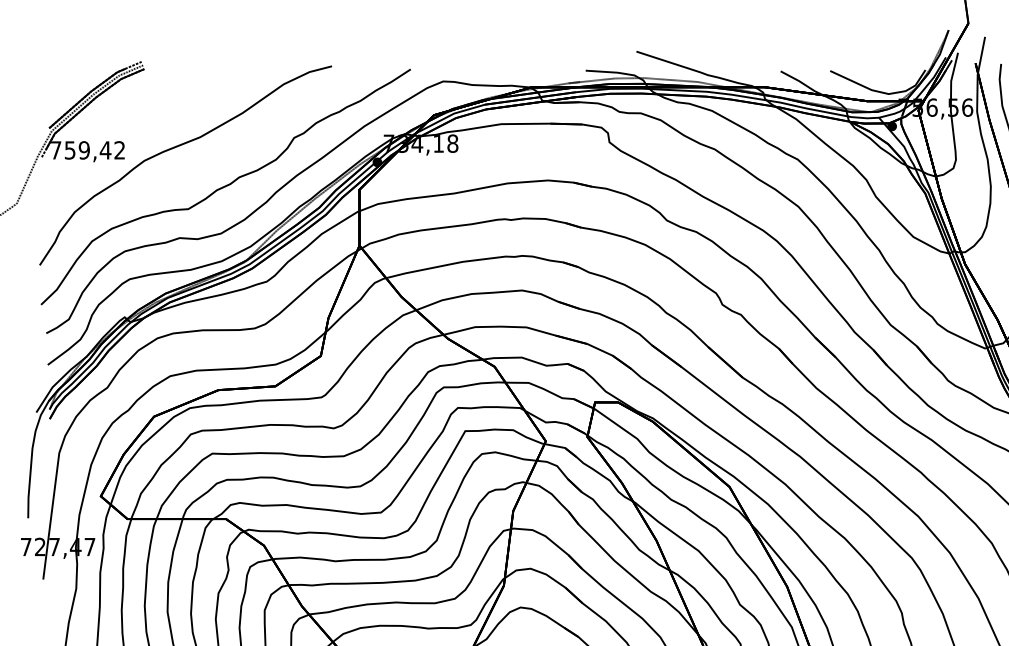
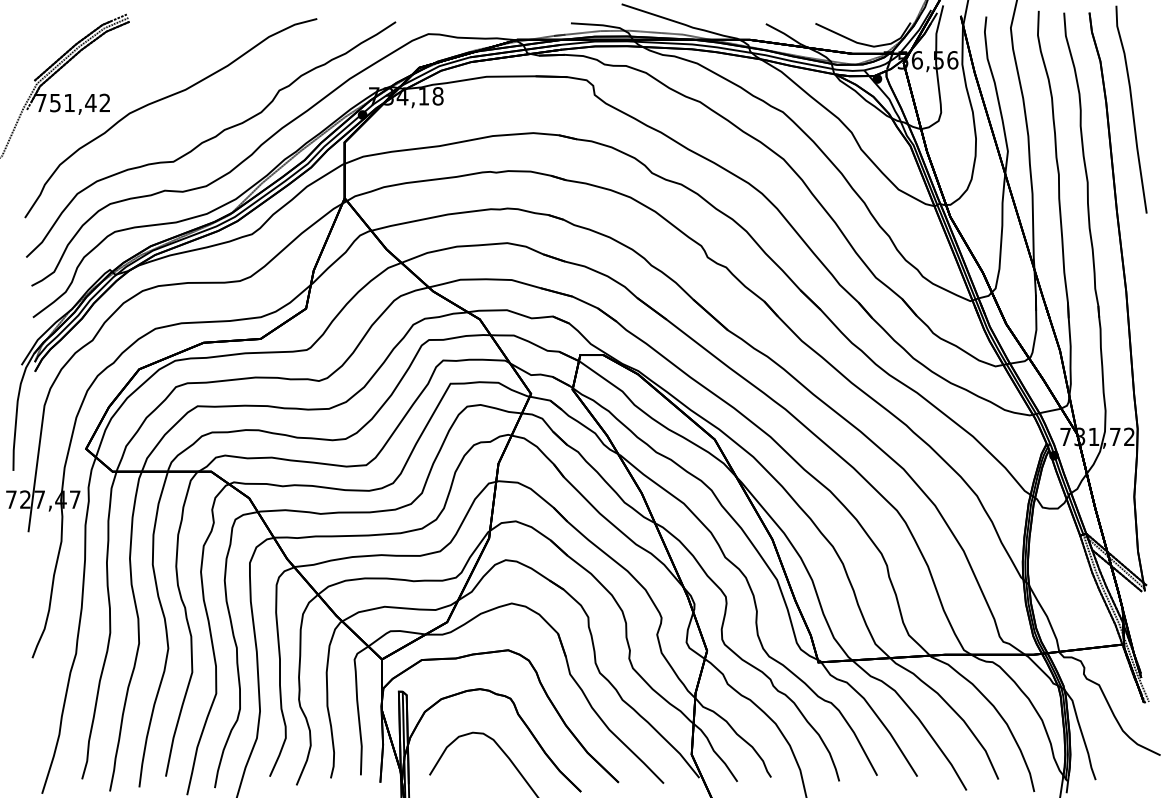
text: (84, 149) -> (69, 102), 759,42 -> 751,42

